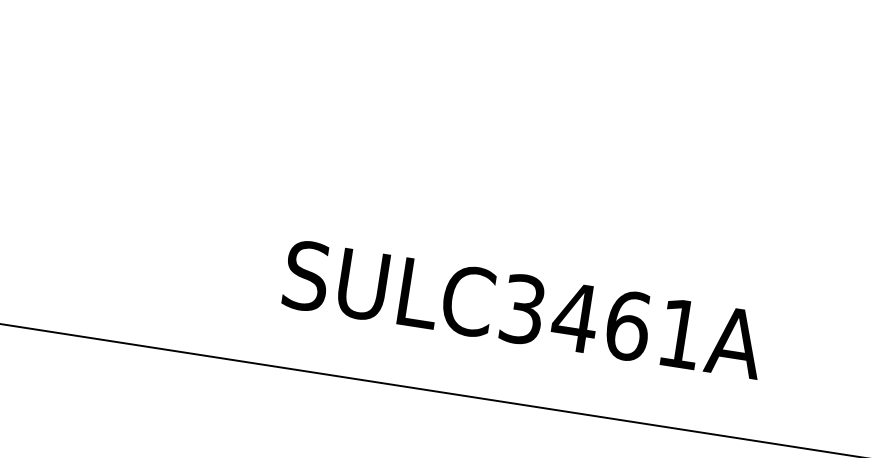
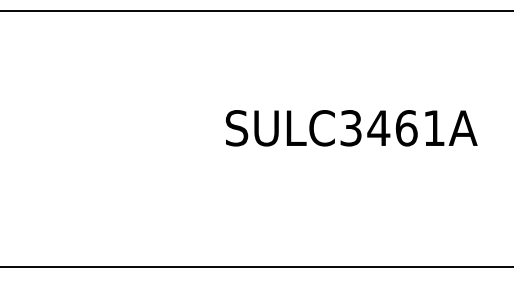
text: (523, 310) -> (351, 128), moved

